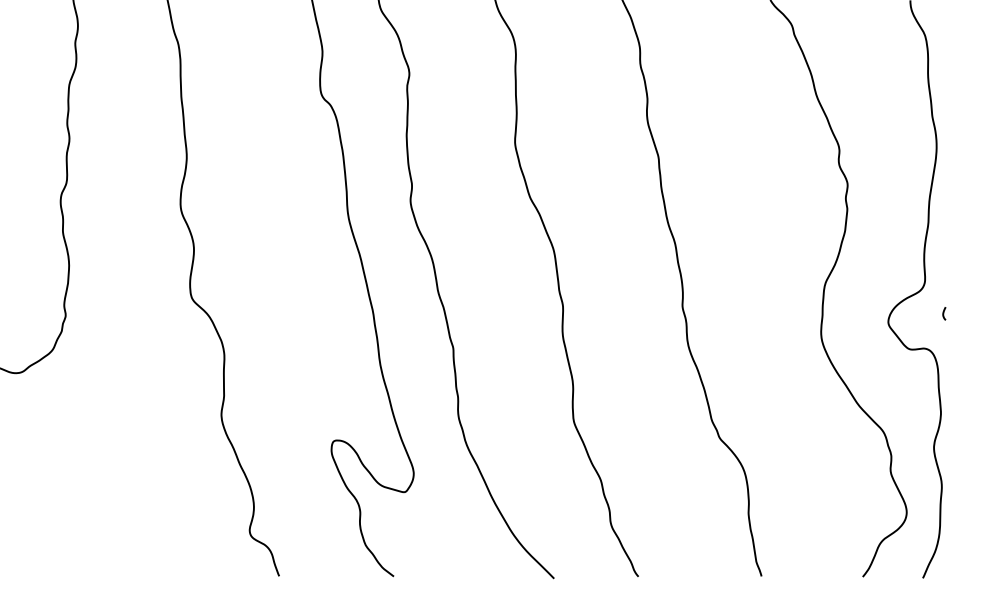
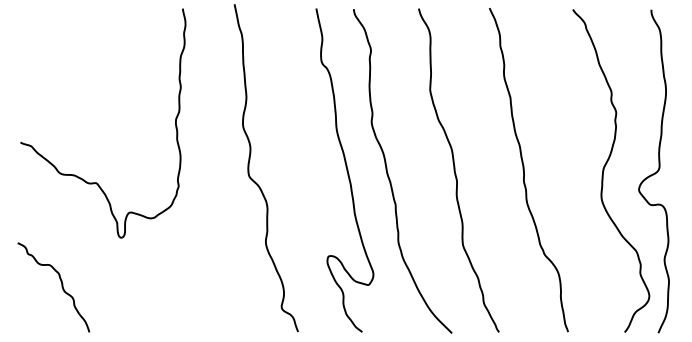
curve: (942, 314) -> (669, 185), removed

